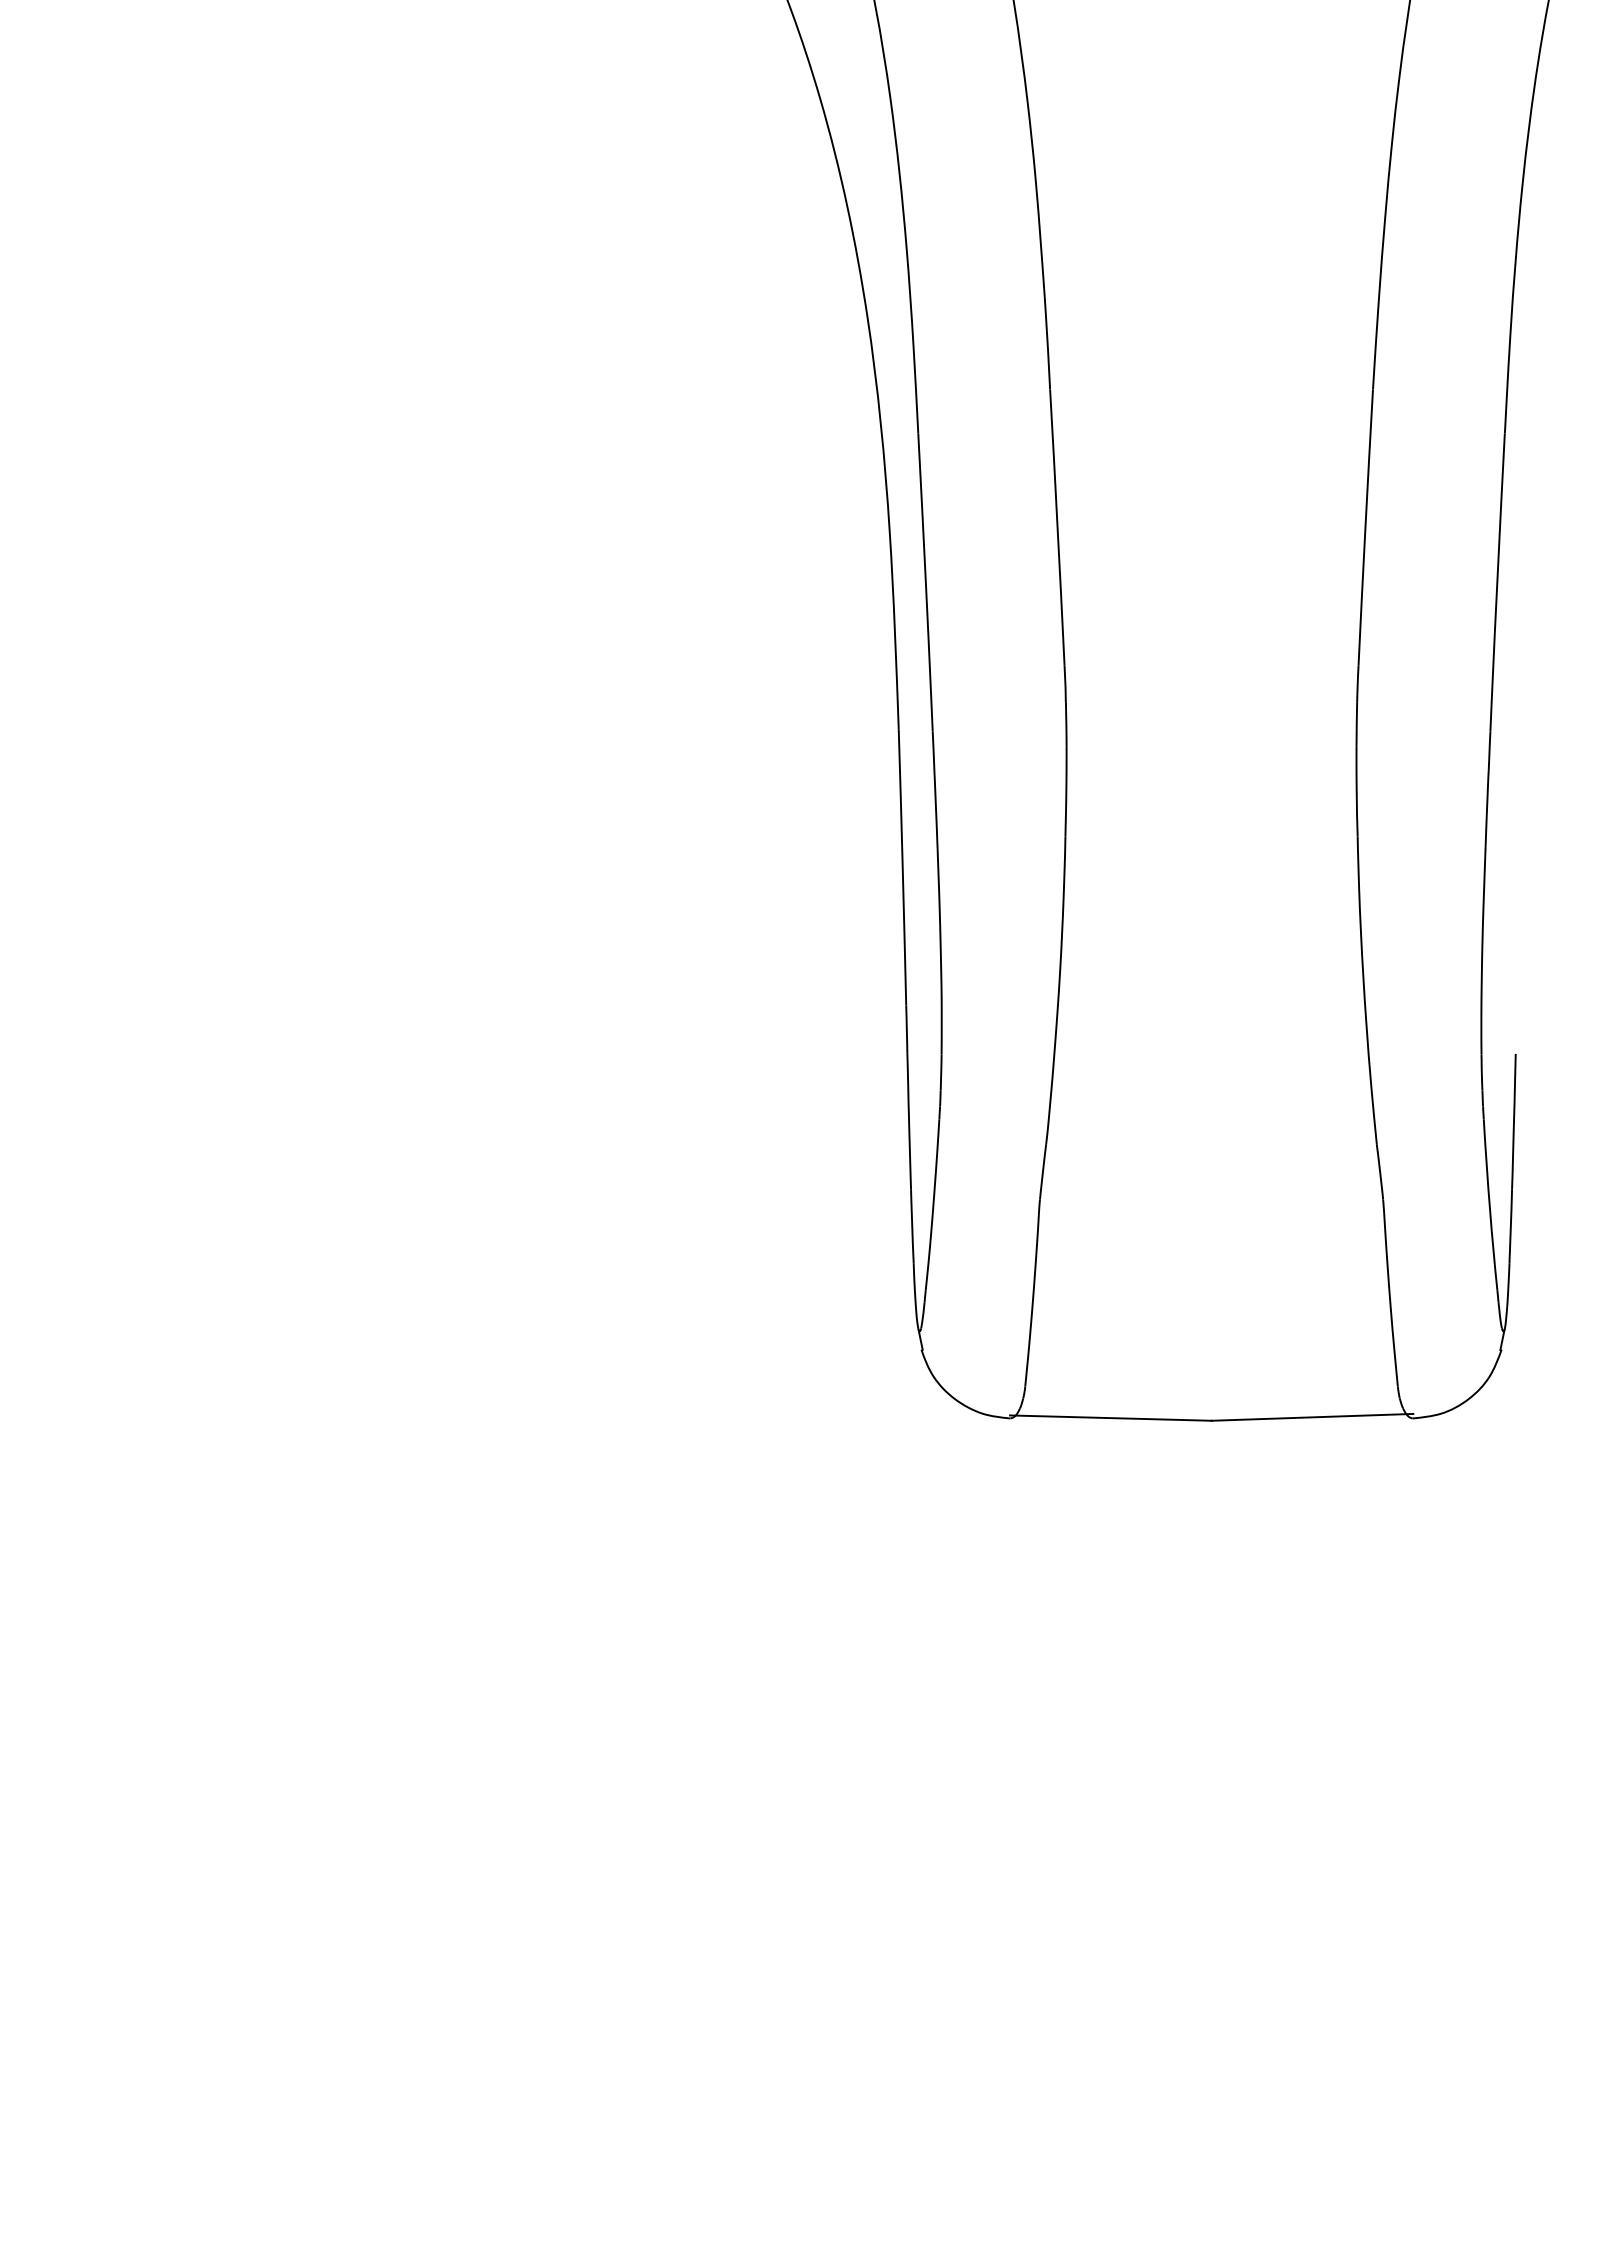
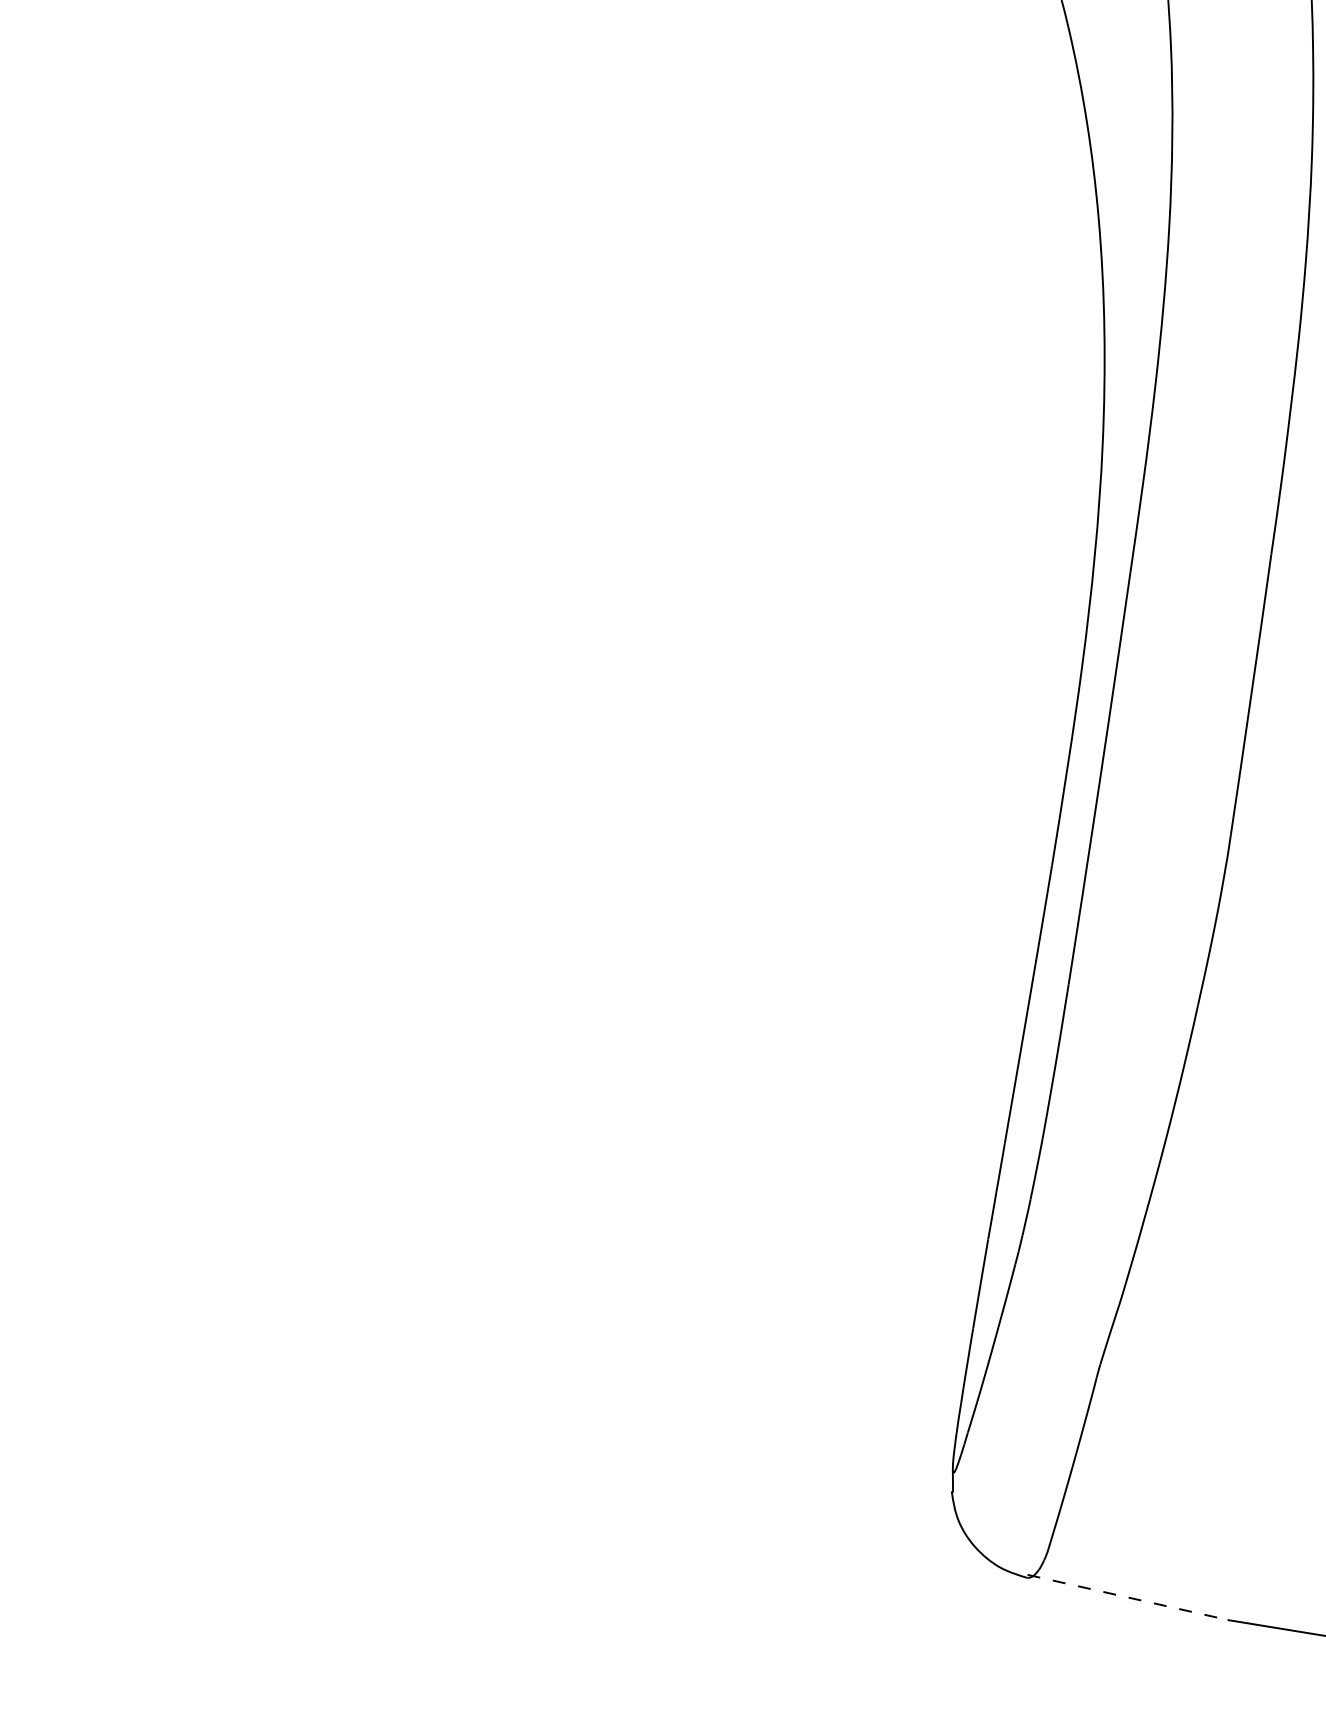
line: (1110, 1418) -> (1127, 1597), solid -> dashed

